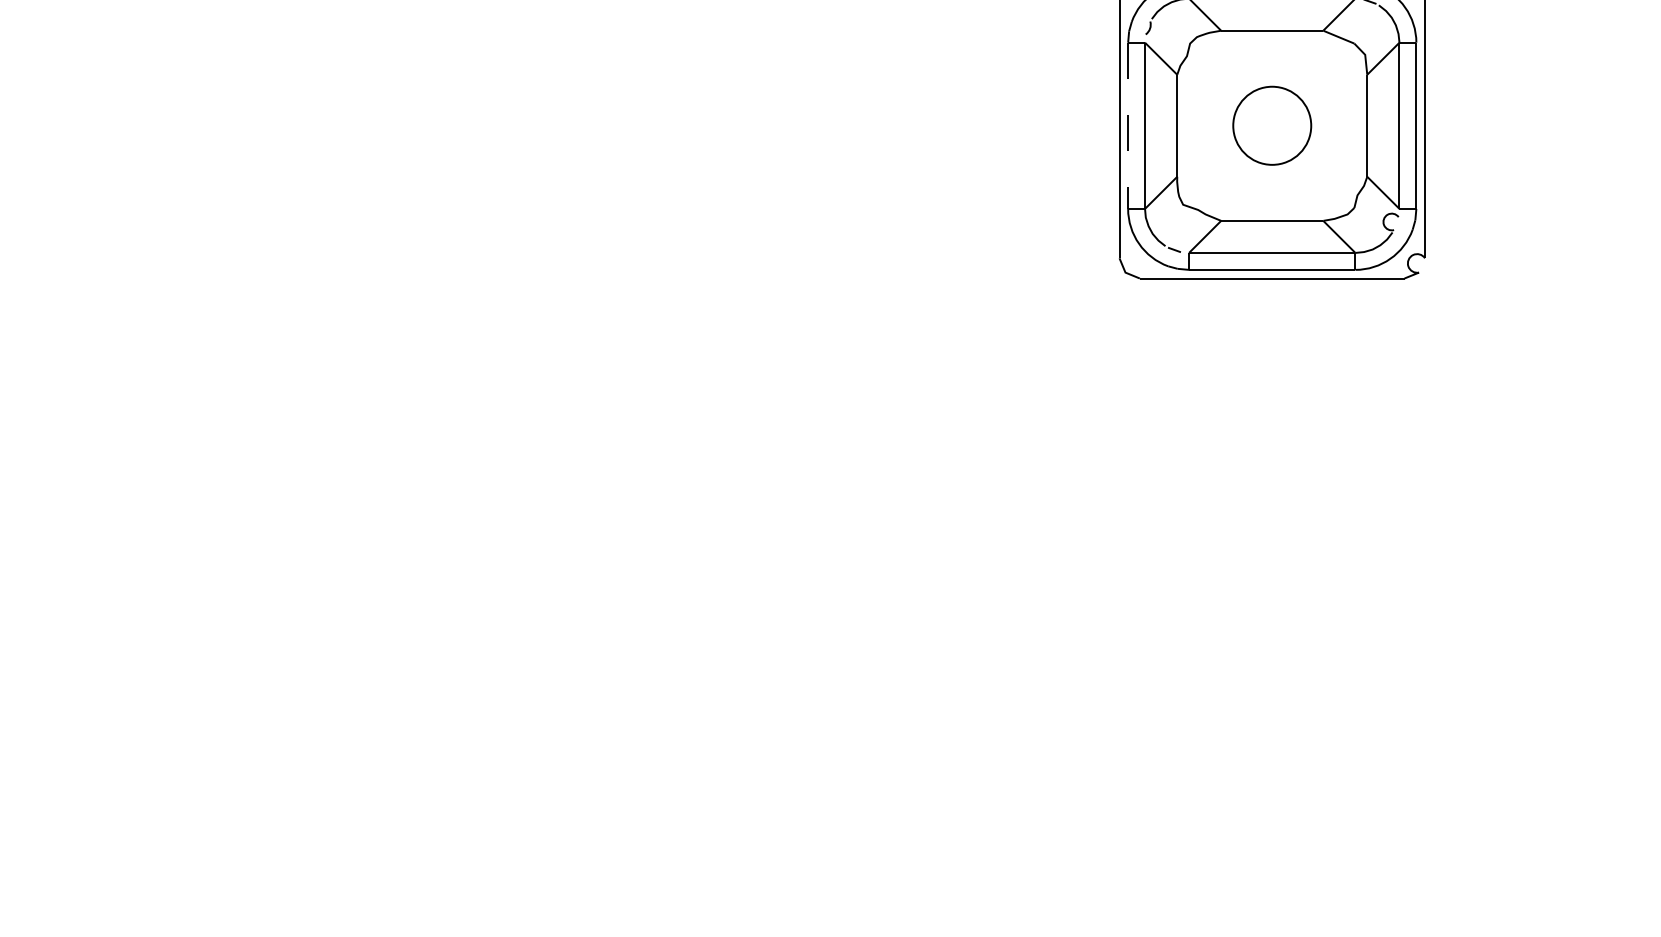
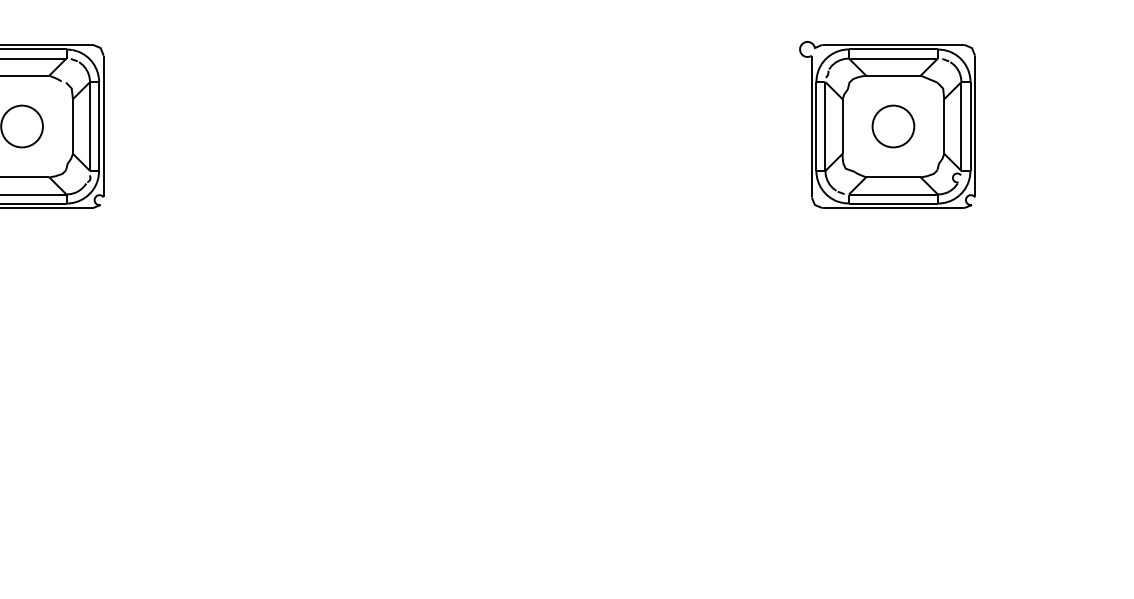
line: (1128, 127) -> (816, 127), dashed -> solid

